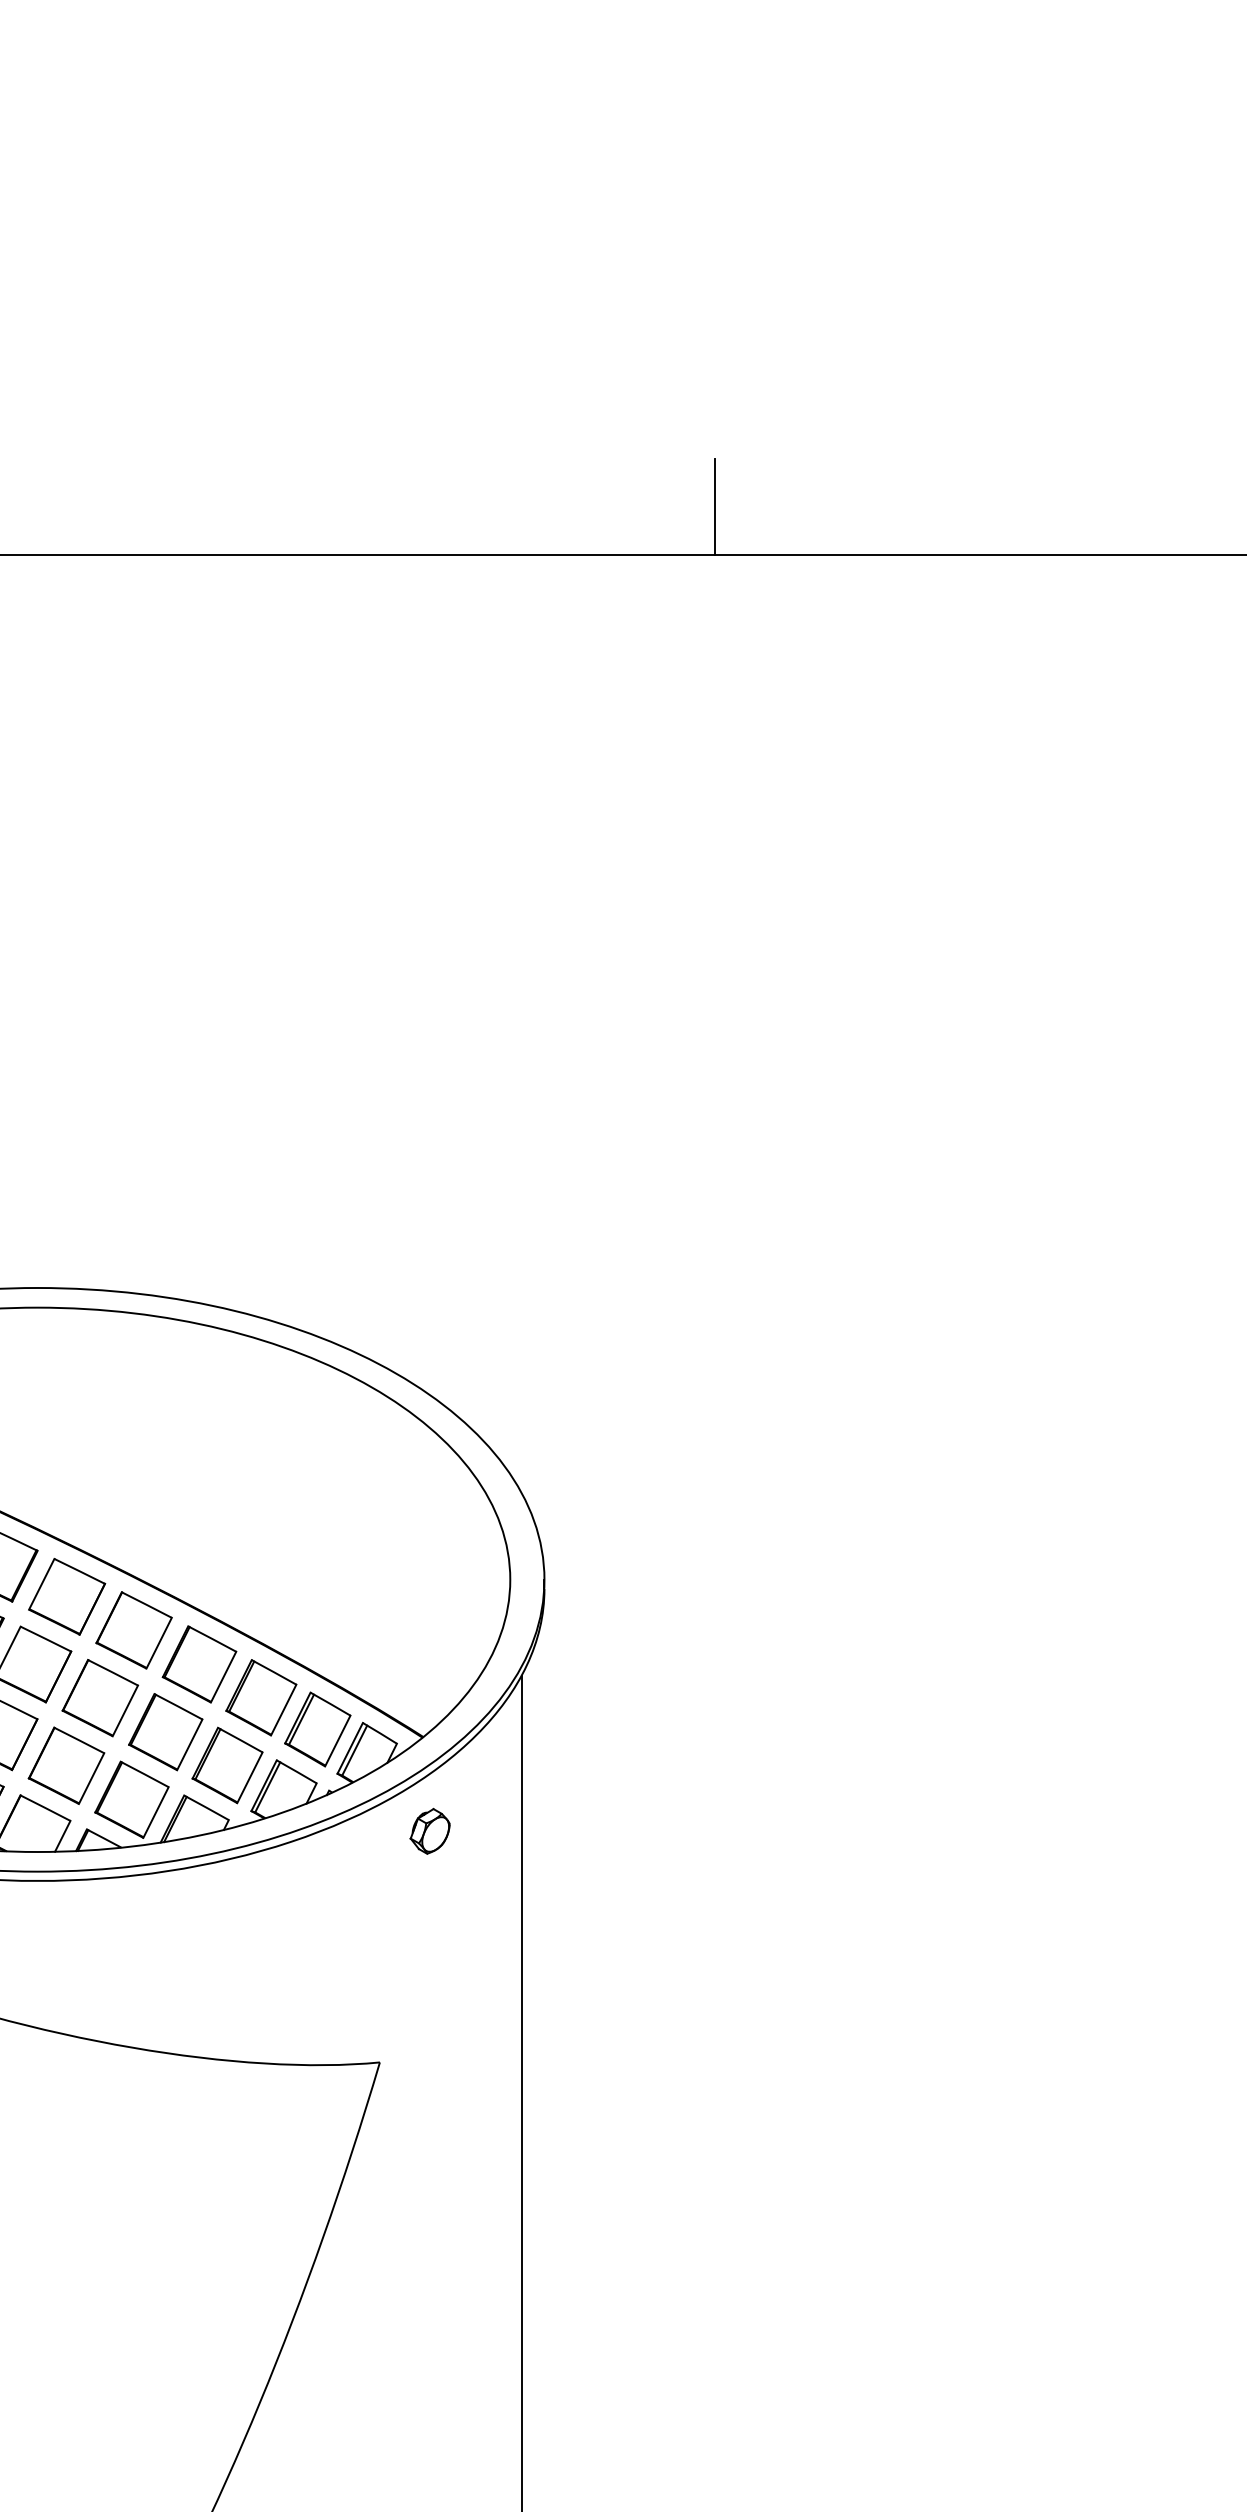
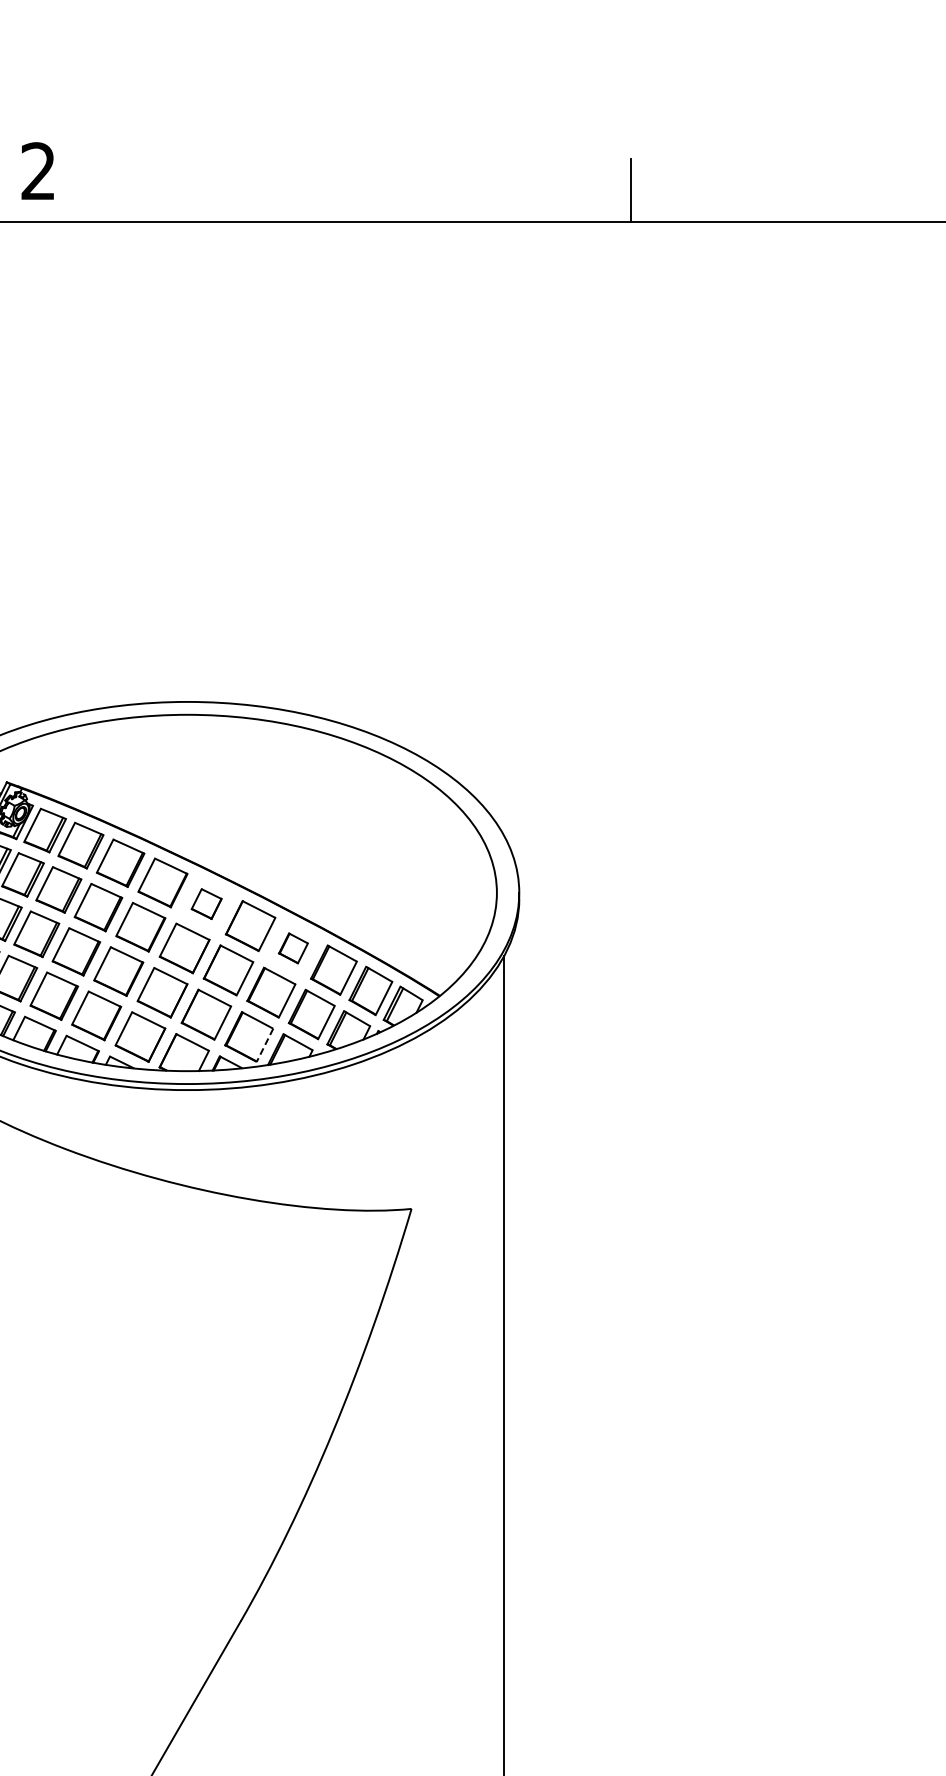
part: (66, 1595) -> (206, 903), size x0.6
part: (199, 1664) -> (293, 948), size x0.6
line: (156, 1812) -> (265, 1045), solid -> dashed
part: (430, 1831) -> (444, 1057), removed

